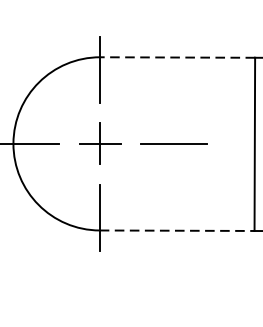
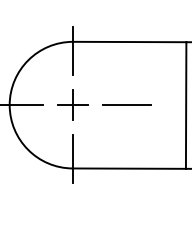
line: (177, 58) -> (129, 42), dashed -> solid
line: (177, 230) -> (129, 168), dashed -> solid

